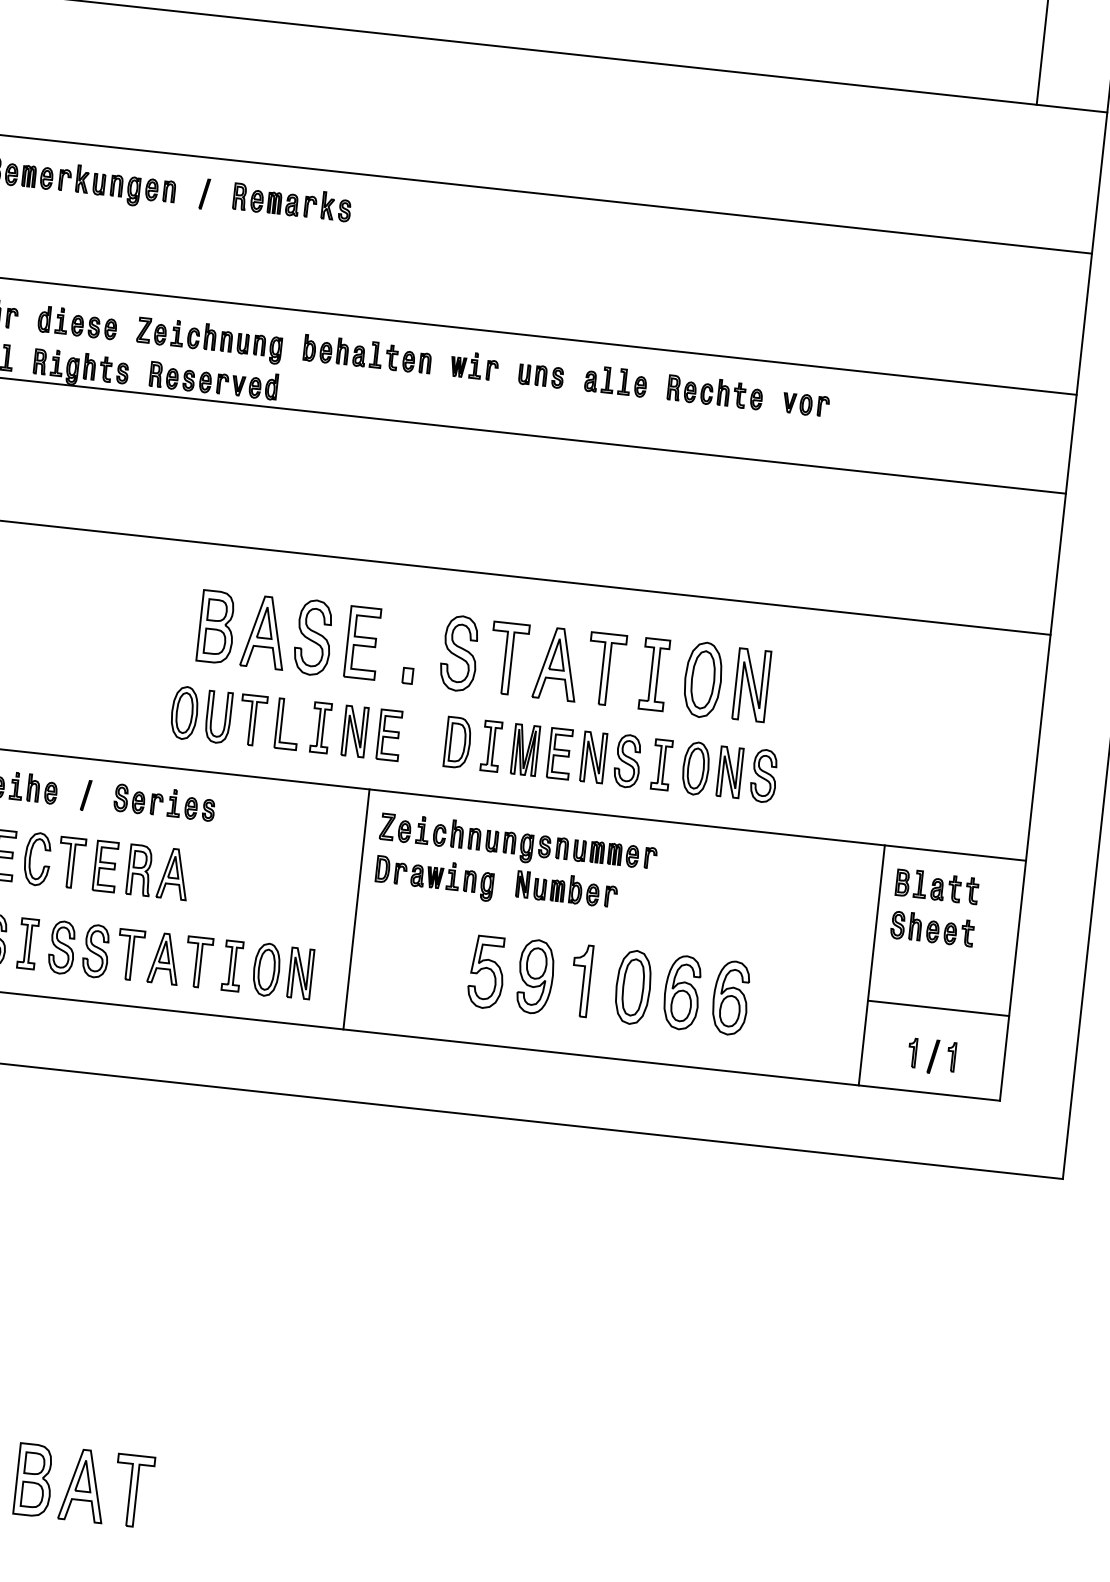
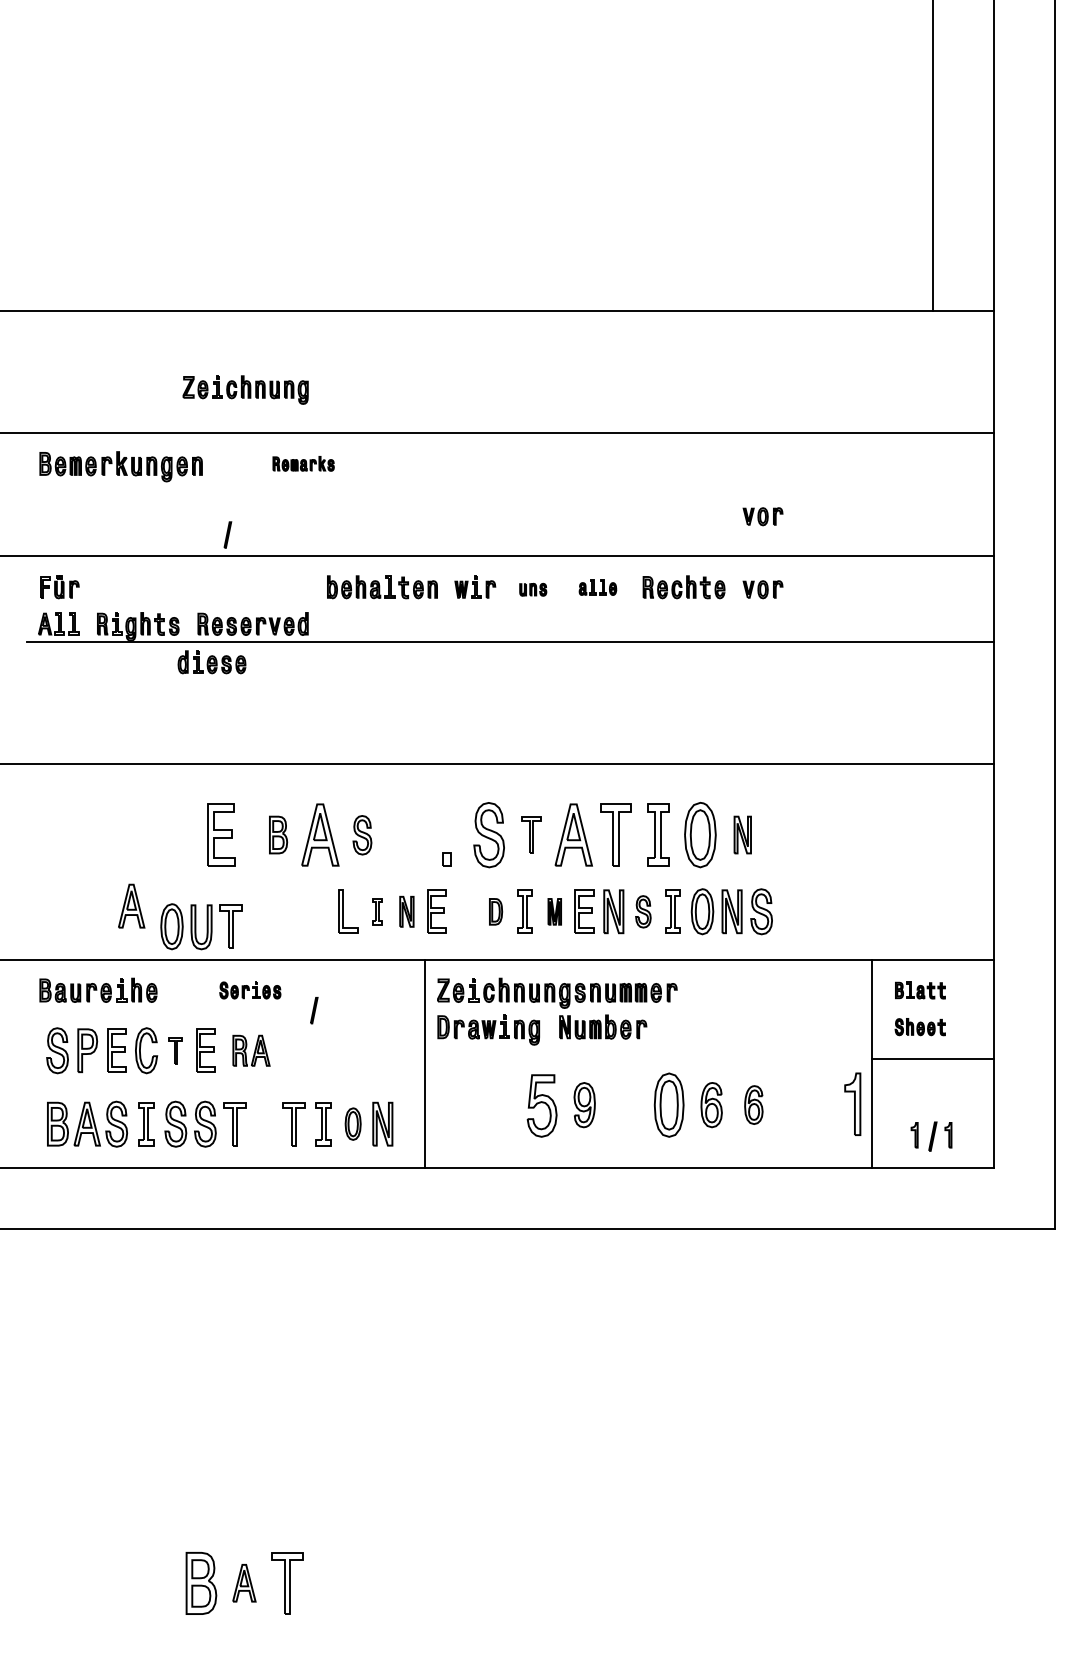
line: (204, 193) -> (227, 534), moved
part: (292, 201) -> (303, 463), size x0.6
part: (814, 320) -> (762, 516), added
part: (77, 323) -> (211, 662), moved
part: (209, 339) -> (245, 389), moved
part: (540, 375) -> (532, 589), size x0.7
part: (615, 381) -> (597, 587), size x0.7
part: (216, 626) -> (278, 834), size x0.6
part: (313, 638) -> (362, 835), size x0.6
part: (363, 642) -> (221, 834), moved
part: (508, 658) -> (531, 834), size x0.6
part: (751, 684) -> (742, 834), size x0.6
part: (218, 716) -> (201, 926), moved
part: (321, 727) -> (377, 911), size x0.6
part: (354, 731) -> (406, 911), size x0.7
part: (457, 742) -> (495, 911), size x0.6
part: (525, 749) -> (554, 911), size x0.6
part: (627, 760) -> (643, 911), size x0.7
line: (86, 795) -> (314, 1010), moved
part: (164, 802) -> (250, 990), size x0.7
part: (70, 862) -> (175, 1050), size x0.6
part: (158, 872) -> (251, 1050), size x0.7
part: (937, 886) -> (920, 990), size x0.7
part: (932, 928) -> (920, 1026), size x0.7
part: (164, 957) -> (131, 905), moved
part: (265, 968) -> (352, 1123), size x0.7
part: (535, 976) -> (584, 1104), size x0.7
part: (580, 979) -> (852, 1103), moved
part: (682, 991) -> (711, 1104), size x0.7
part: (730, 997) -> (753, 1104), size x0.6
line: (938, 1008) -> (932, 1058), moved
part: (83, 1484) -> (244, 1582), size x0.6

